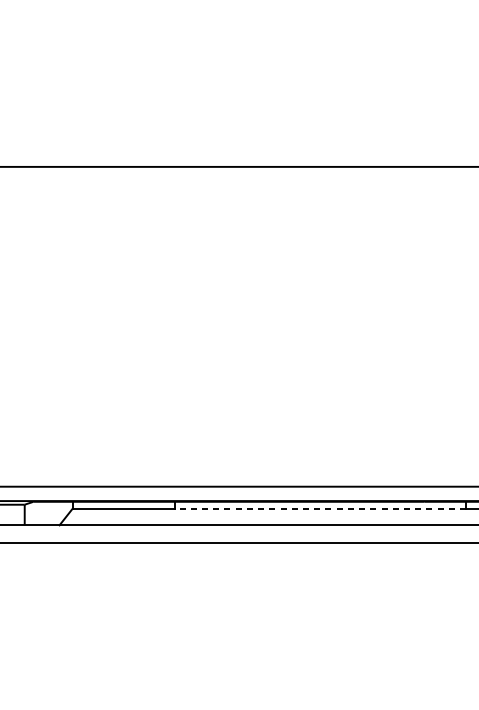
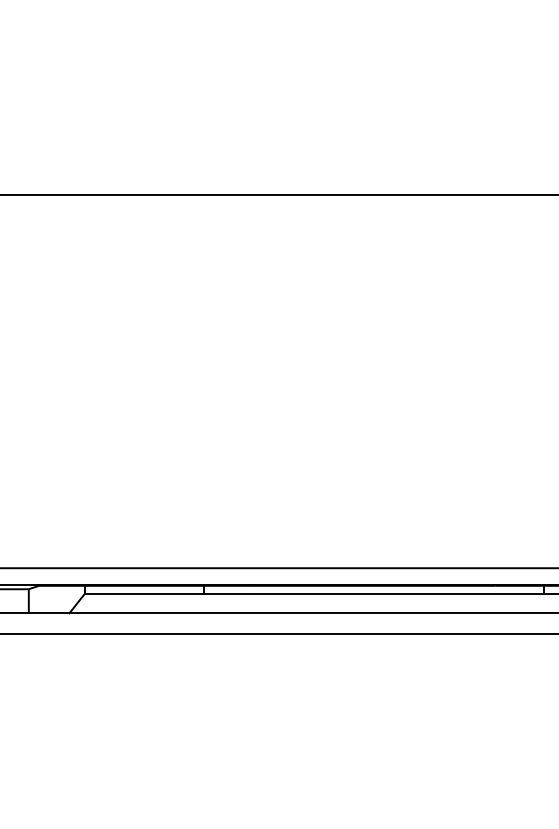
line: (320, 508) -> (373, 593), dashed -> solid

